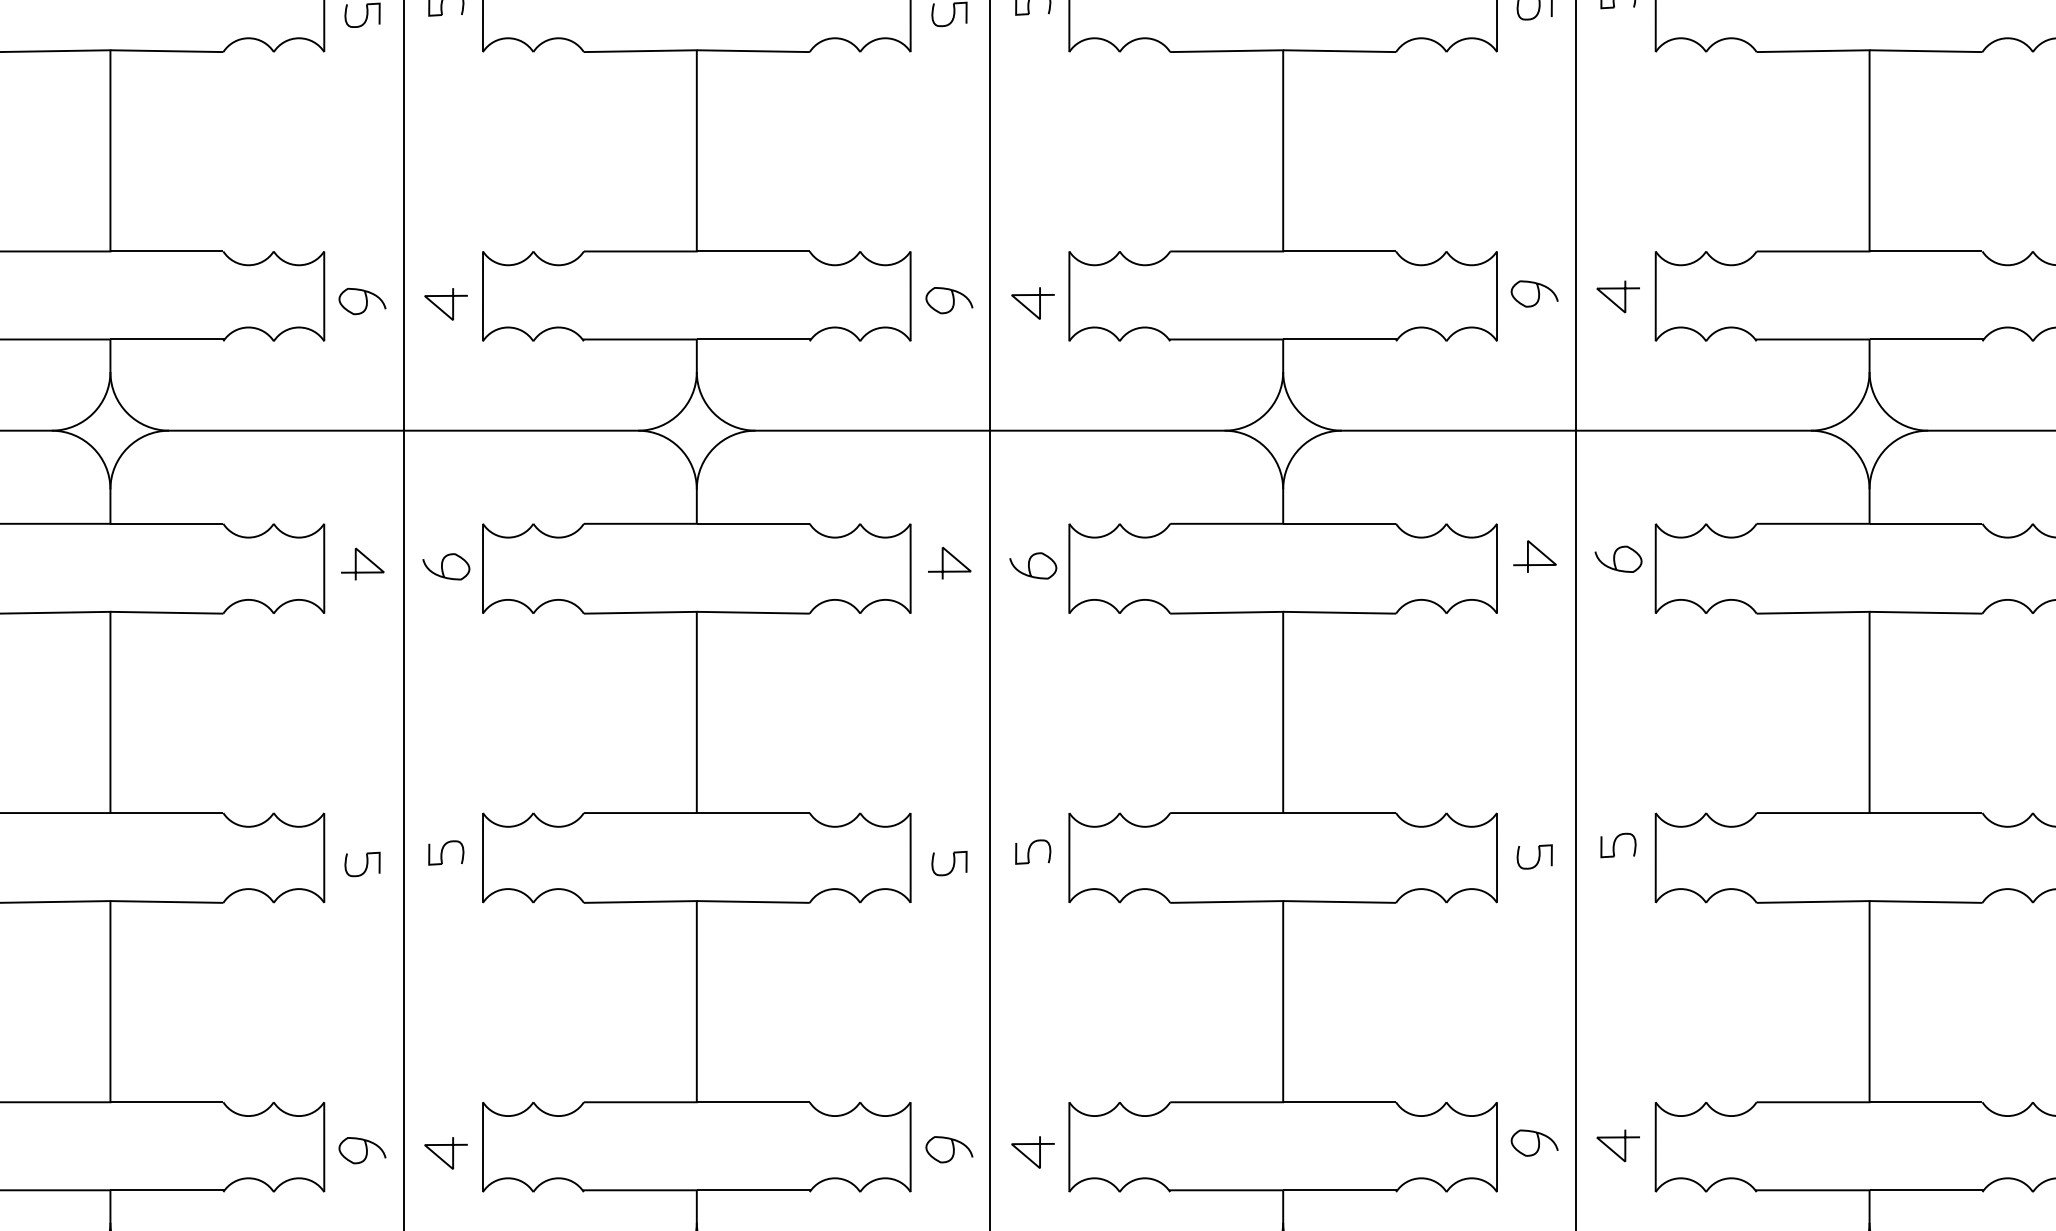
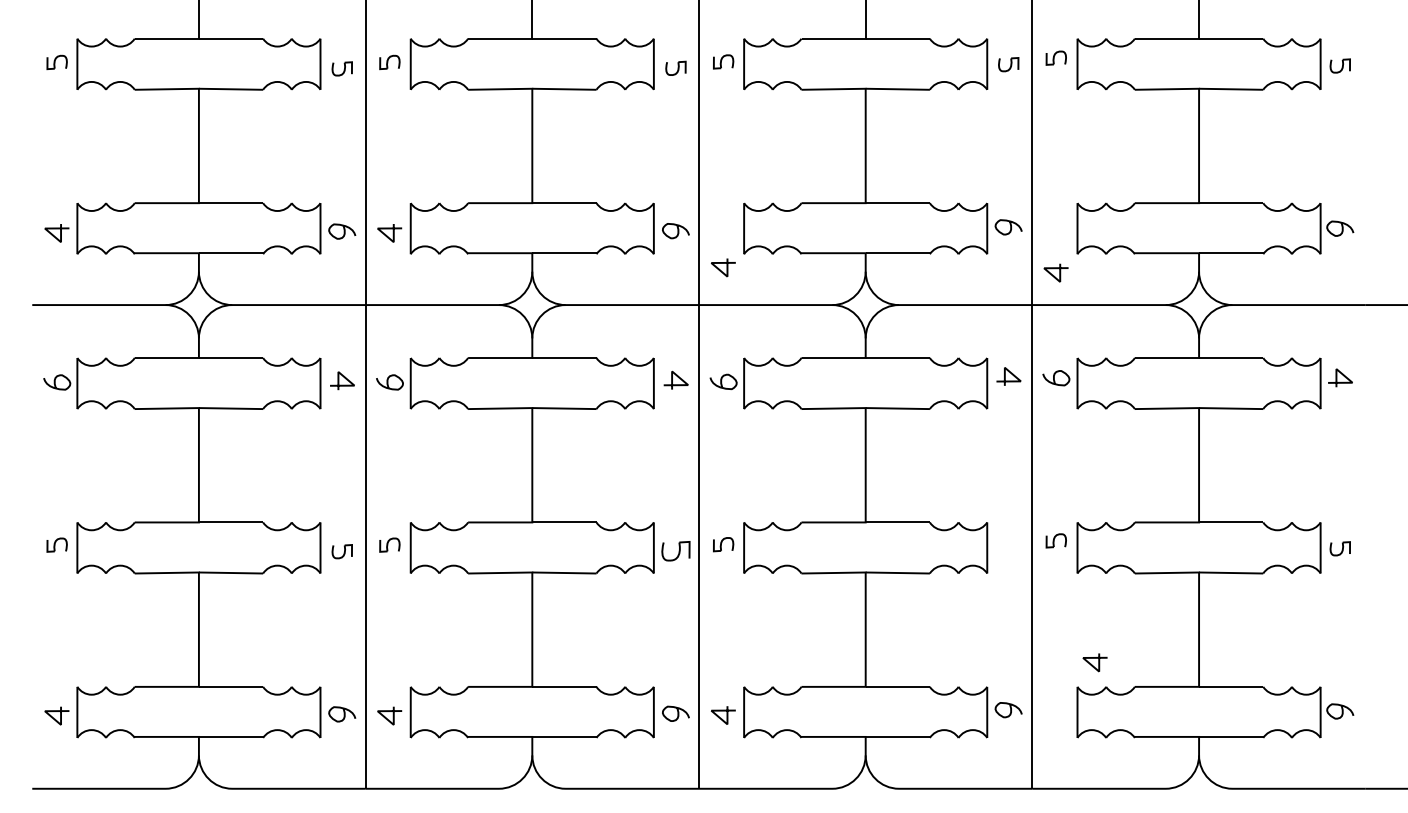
curve: (1617, 290) -> (1055, 269), moved
curve: (1038, 303) -> (726, 267), moved
part: (1534, 855) -> (1008, 546), removed
part: (948, 862) -> (675, 550), size x1.4
curve: (1613, 1149) -> (1092, 664), moved

